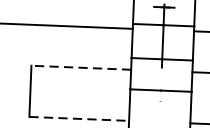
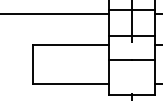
line: (80, 68) -> (70, 45), dashed -> solid
line: (78, 118) -> (70, 83), dashed -> solid

